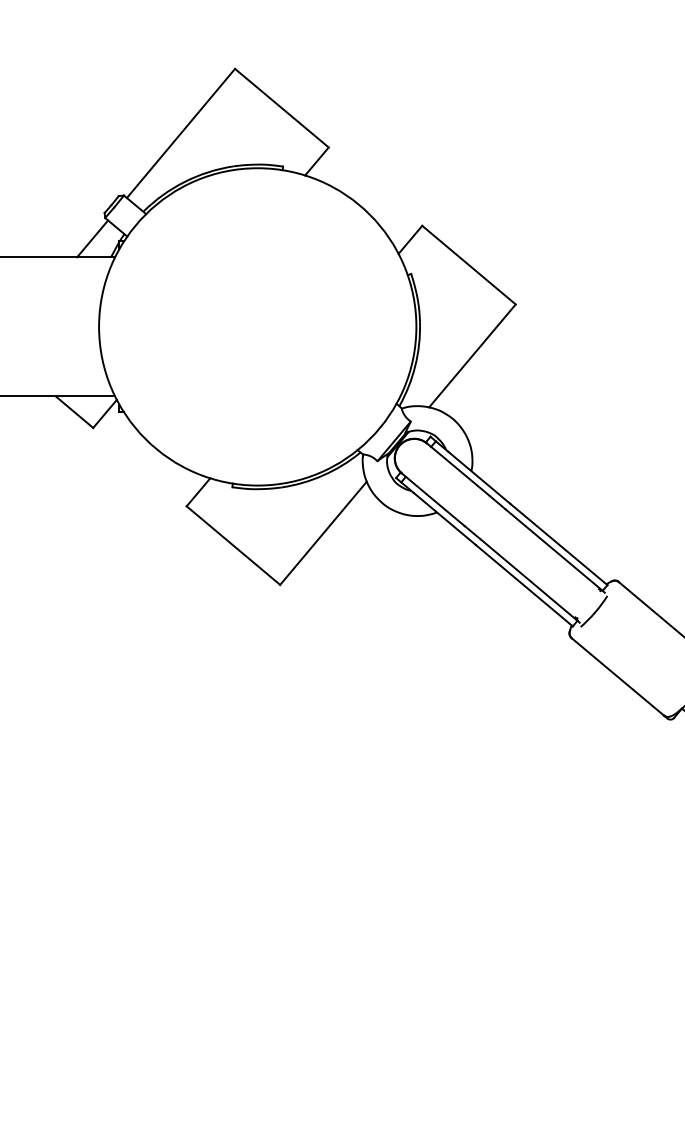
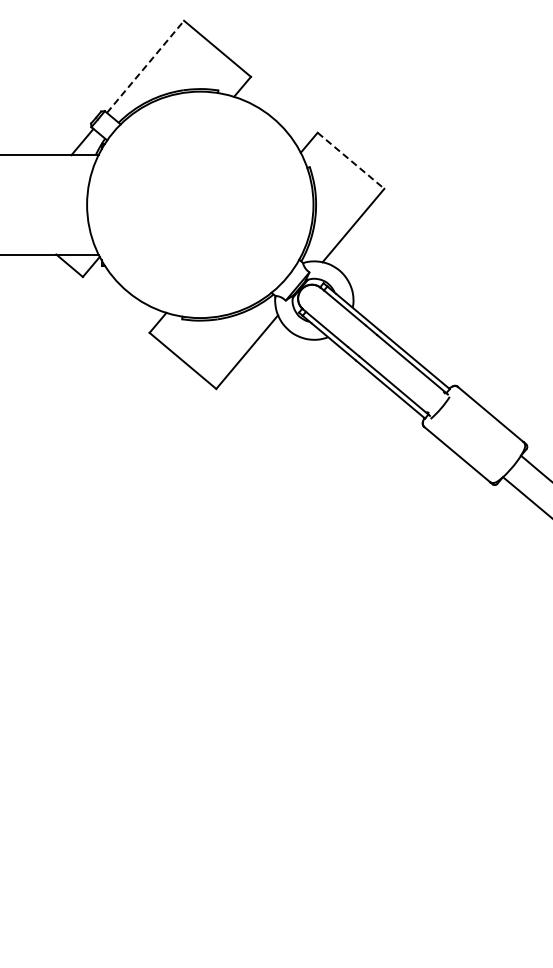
line: (180, 132) -> (145, 66), solid -> dashed
line: (469, 264) -> (351, 160), solid -> dashed

